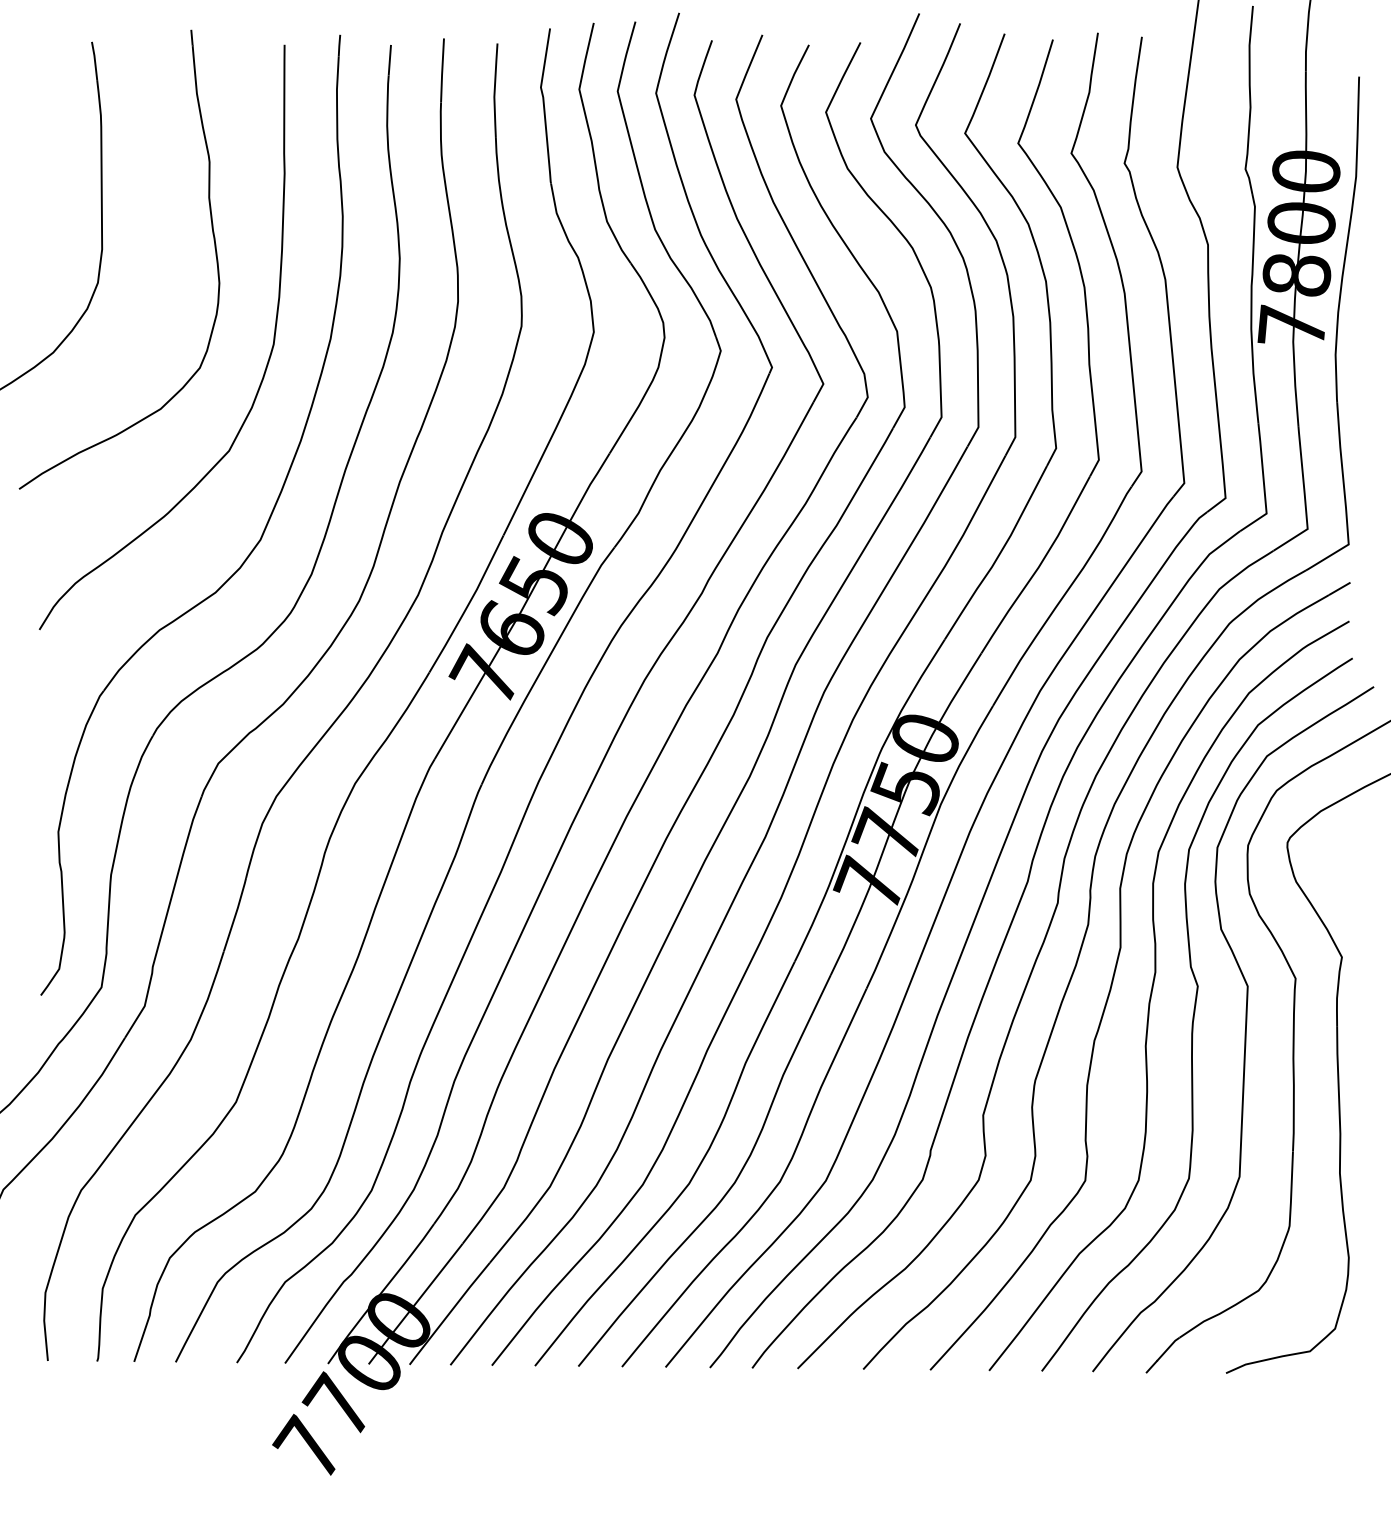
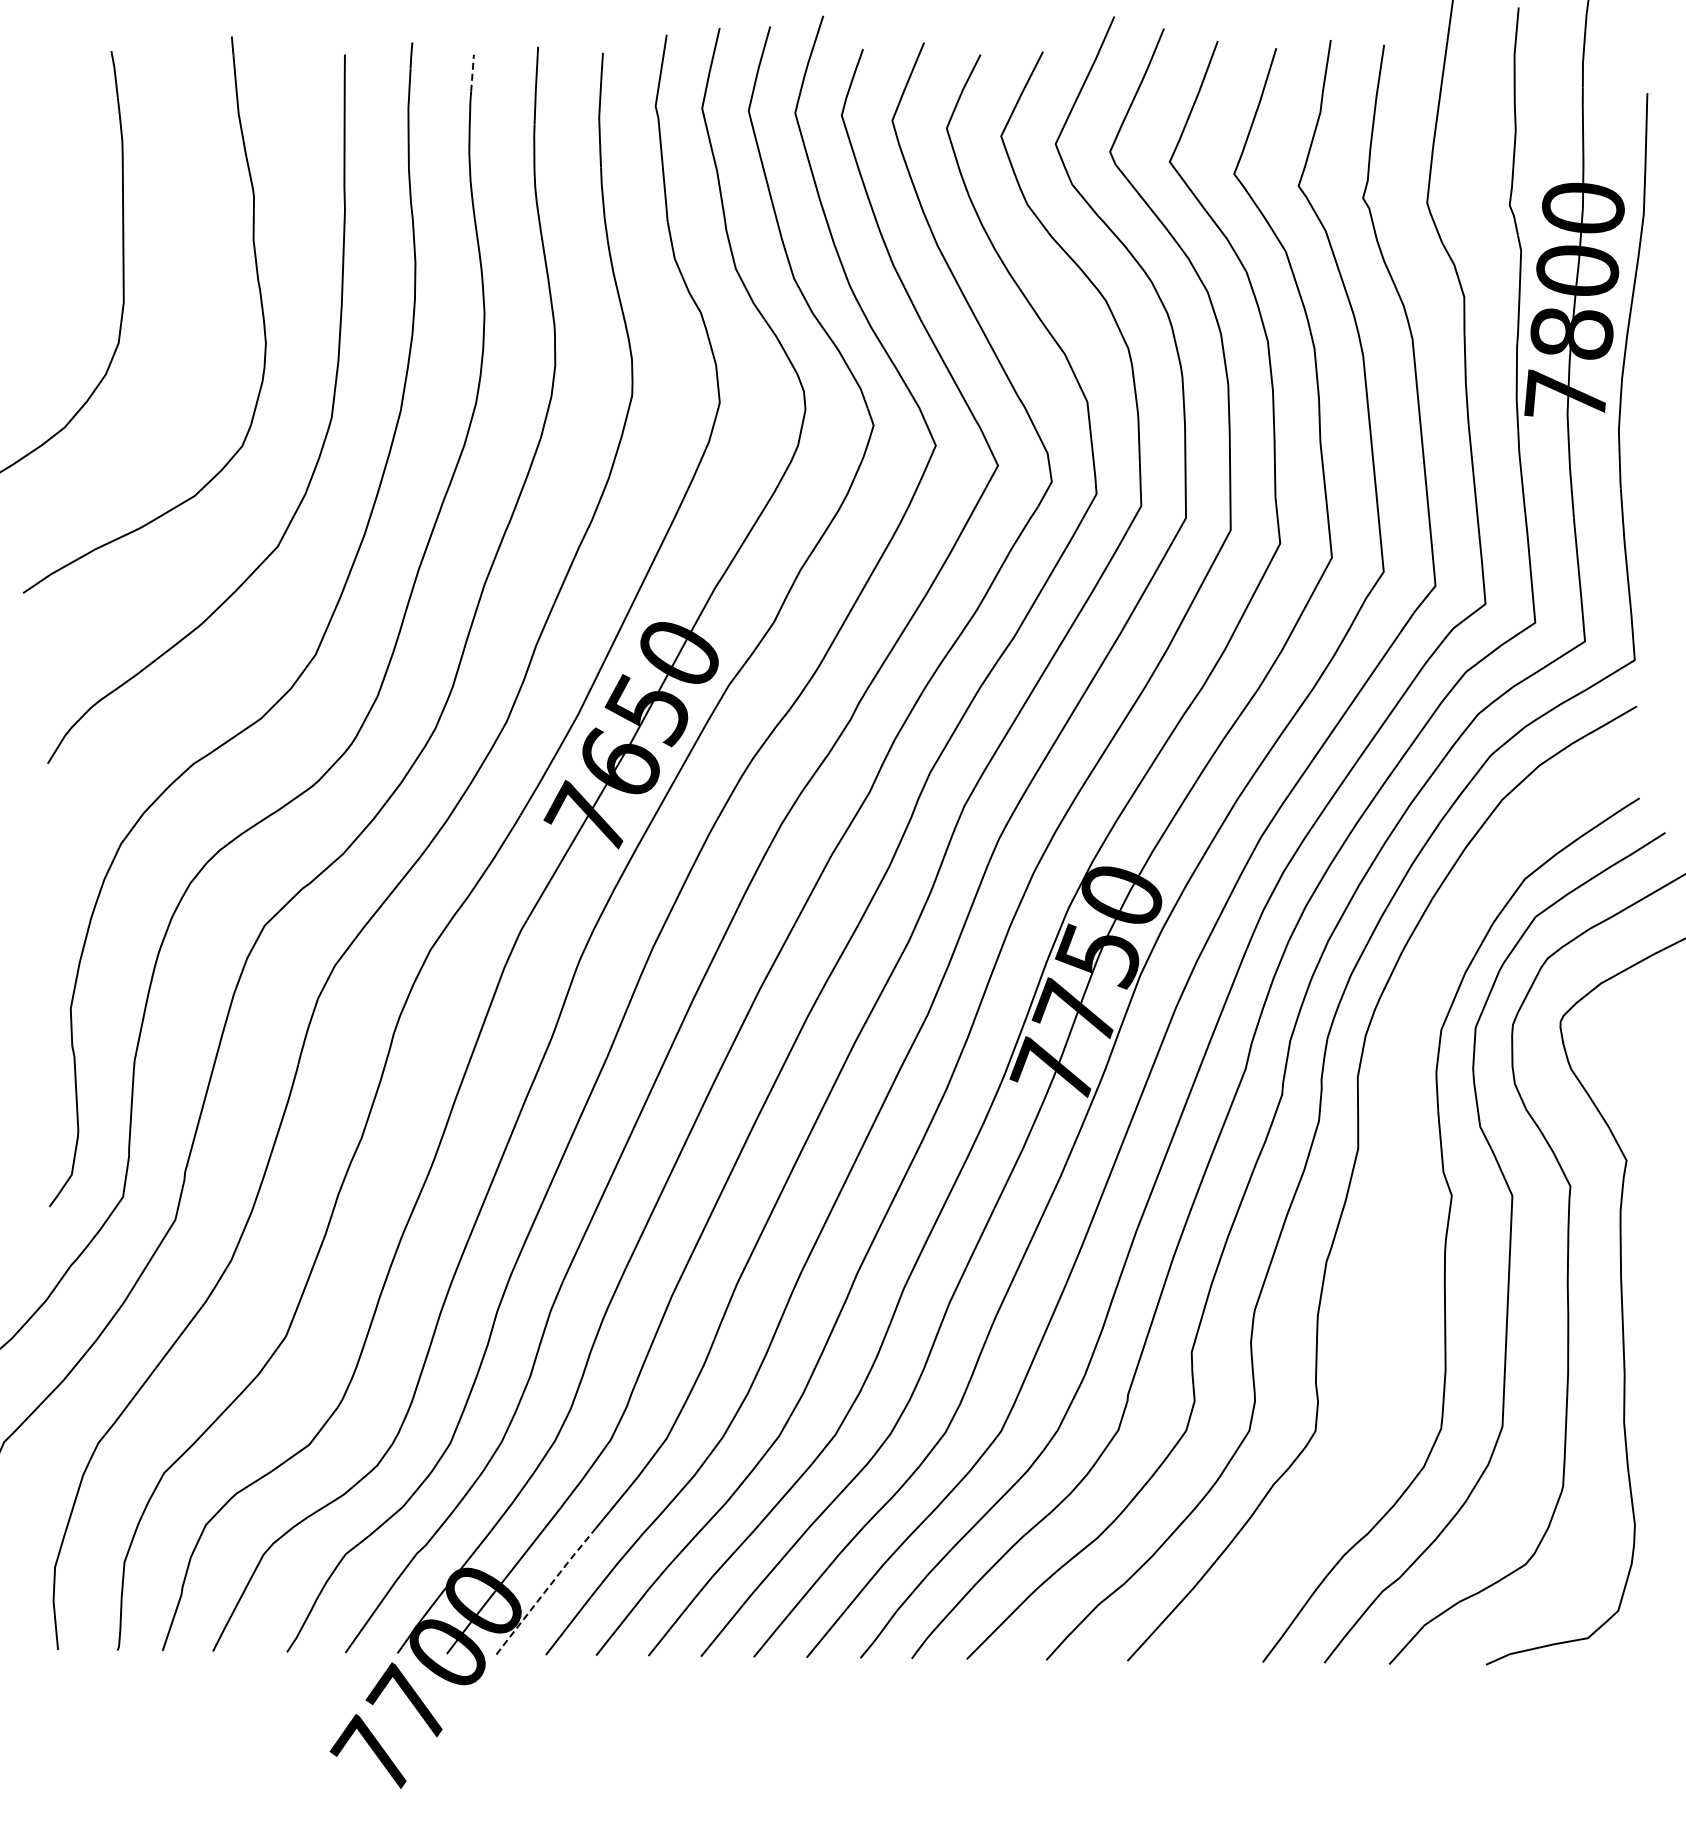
line: (389, 60) -> (472, 73), solid -> dashed
curve: (1152, 995) -> (1396, 1206), removed
line: (449, 1313) -> (544, 1592), solid -> dashed

